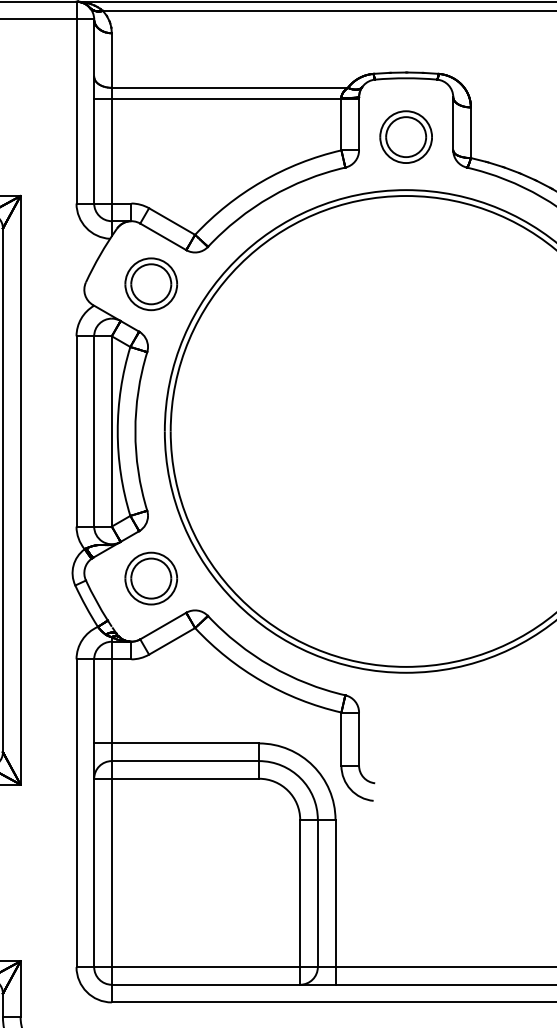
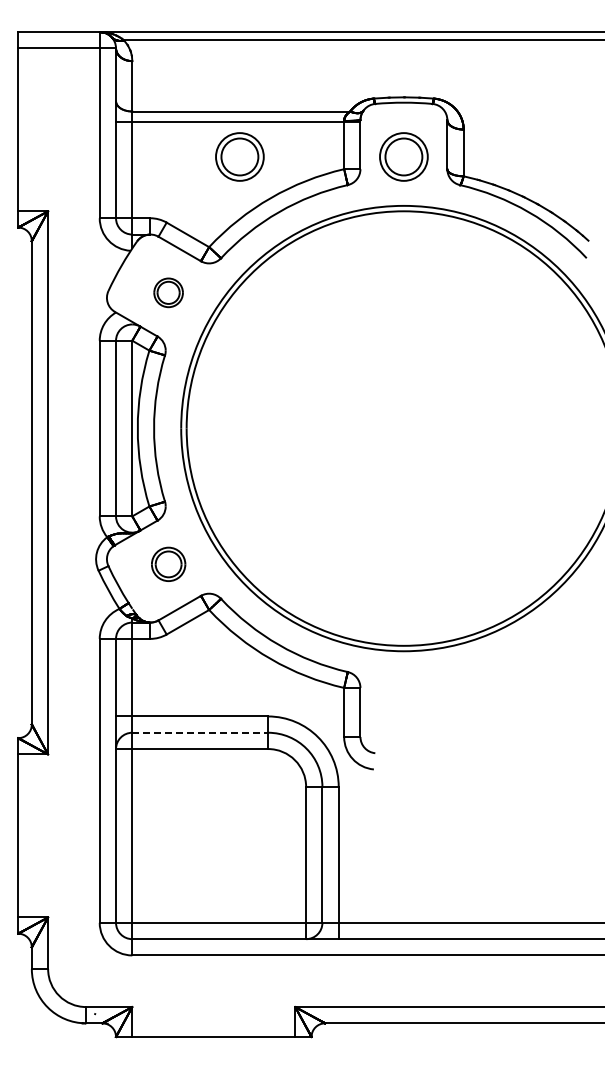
part: (227, 136) -> (239, 156), added
part: (151, 283) -> (168, 292), size x0.6
part: (151, 578) -> (168, 564), size x0.7
line: (185, 760) -> (200, 732), solid -> dashed

